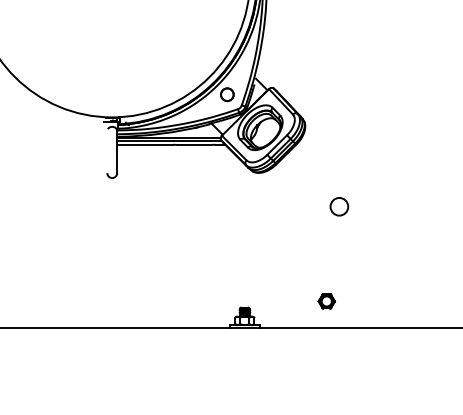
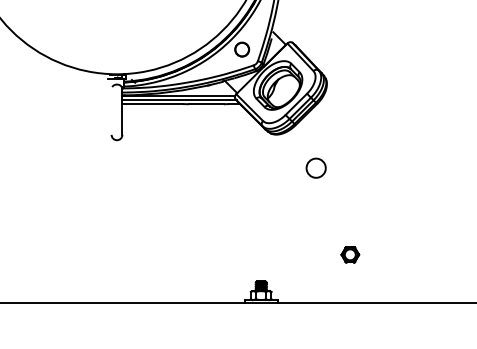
circle: (339, 206) -> (316, 167), moved
part: (326, 301) -> (350, 254), moved

